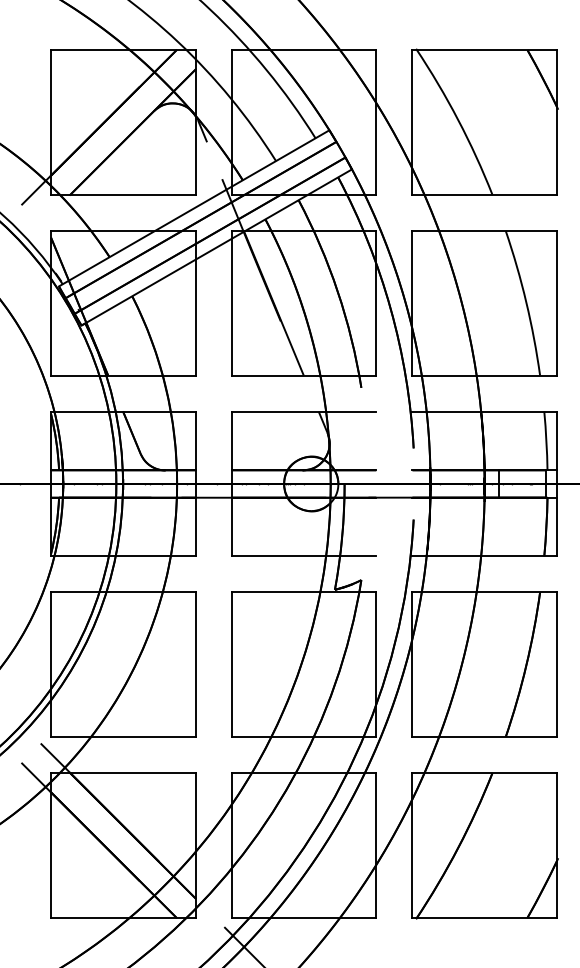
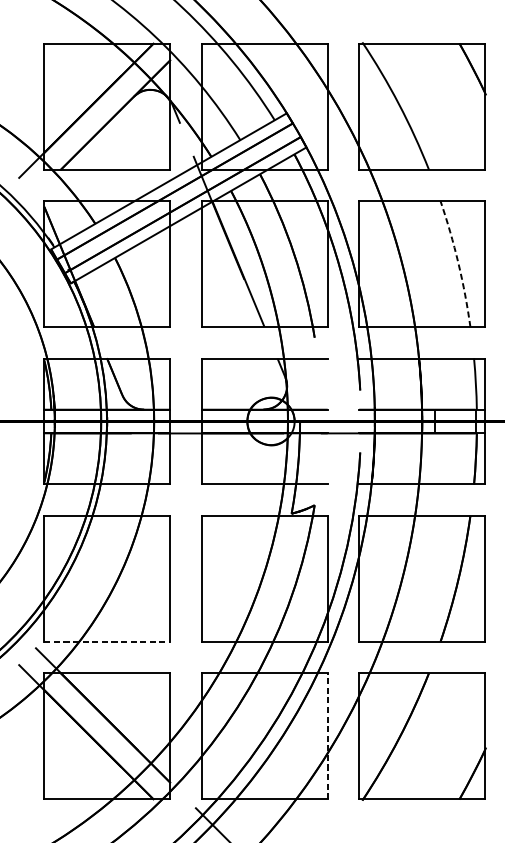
arc: (526, 302) -> (458, 263), solid -> dashed
line: (123, 736) -> (107, 641), solid -> dashed
line: (376, 844) -> (327, 735), solid -> dashed

